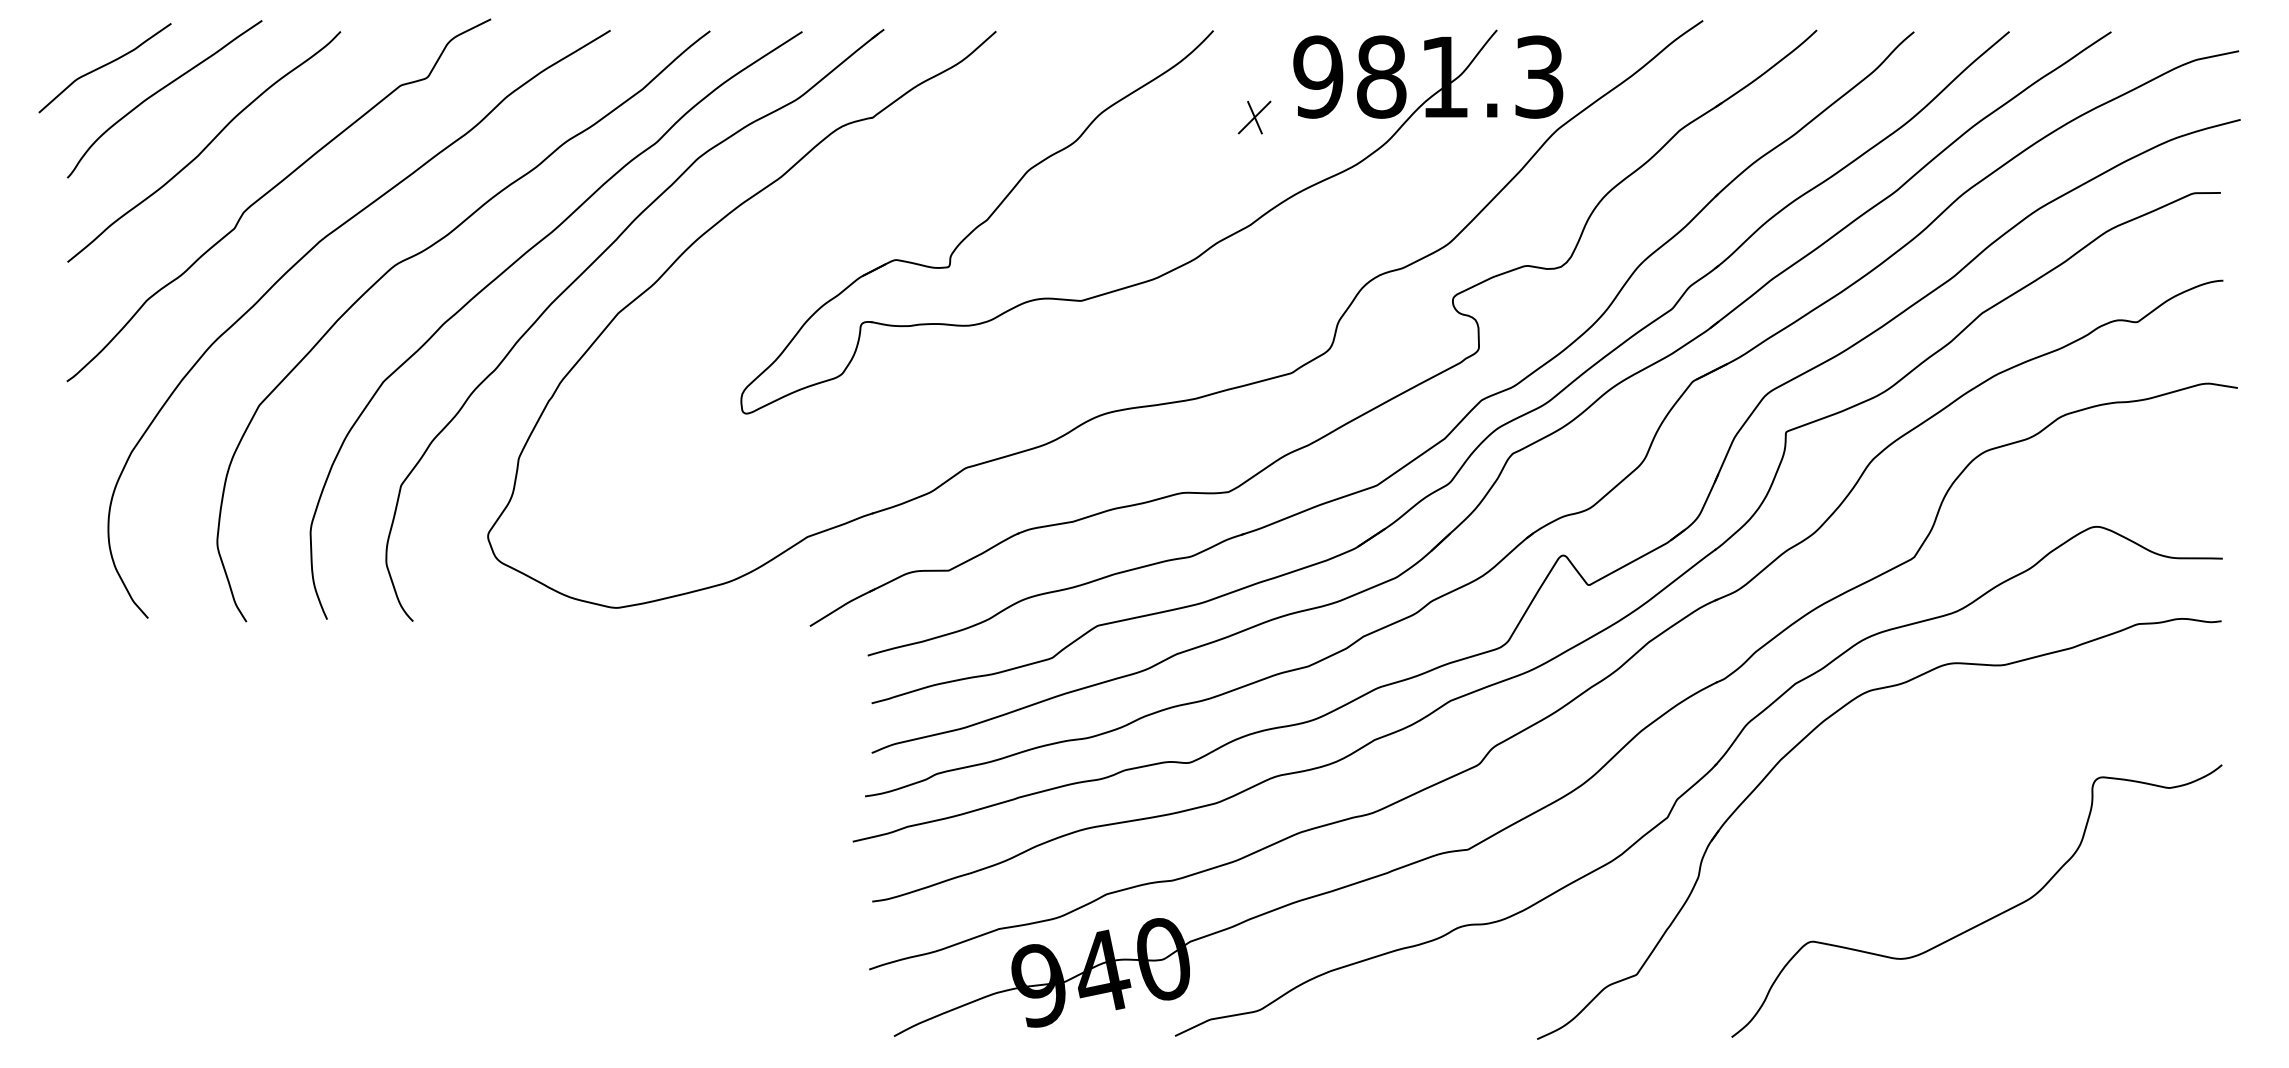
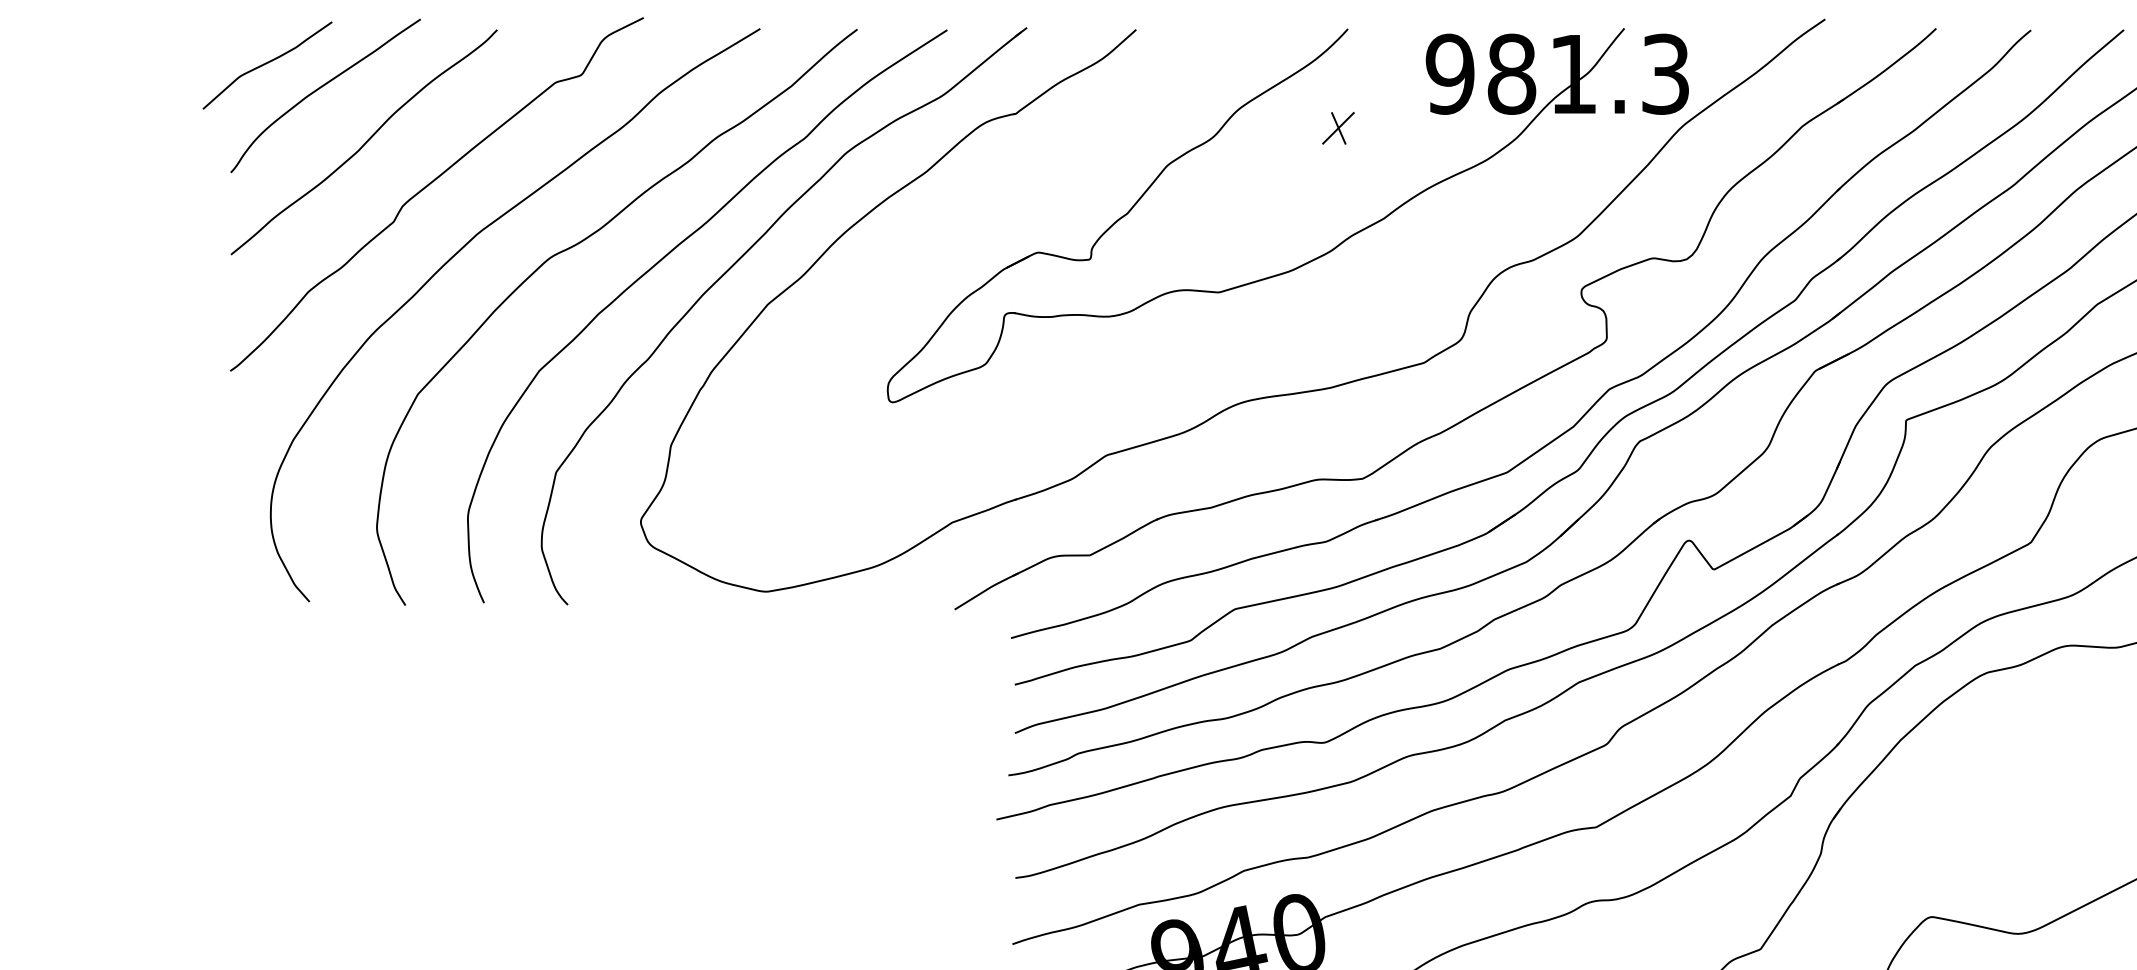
part: (1254, 117) -> (1338, 128), moved

